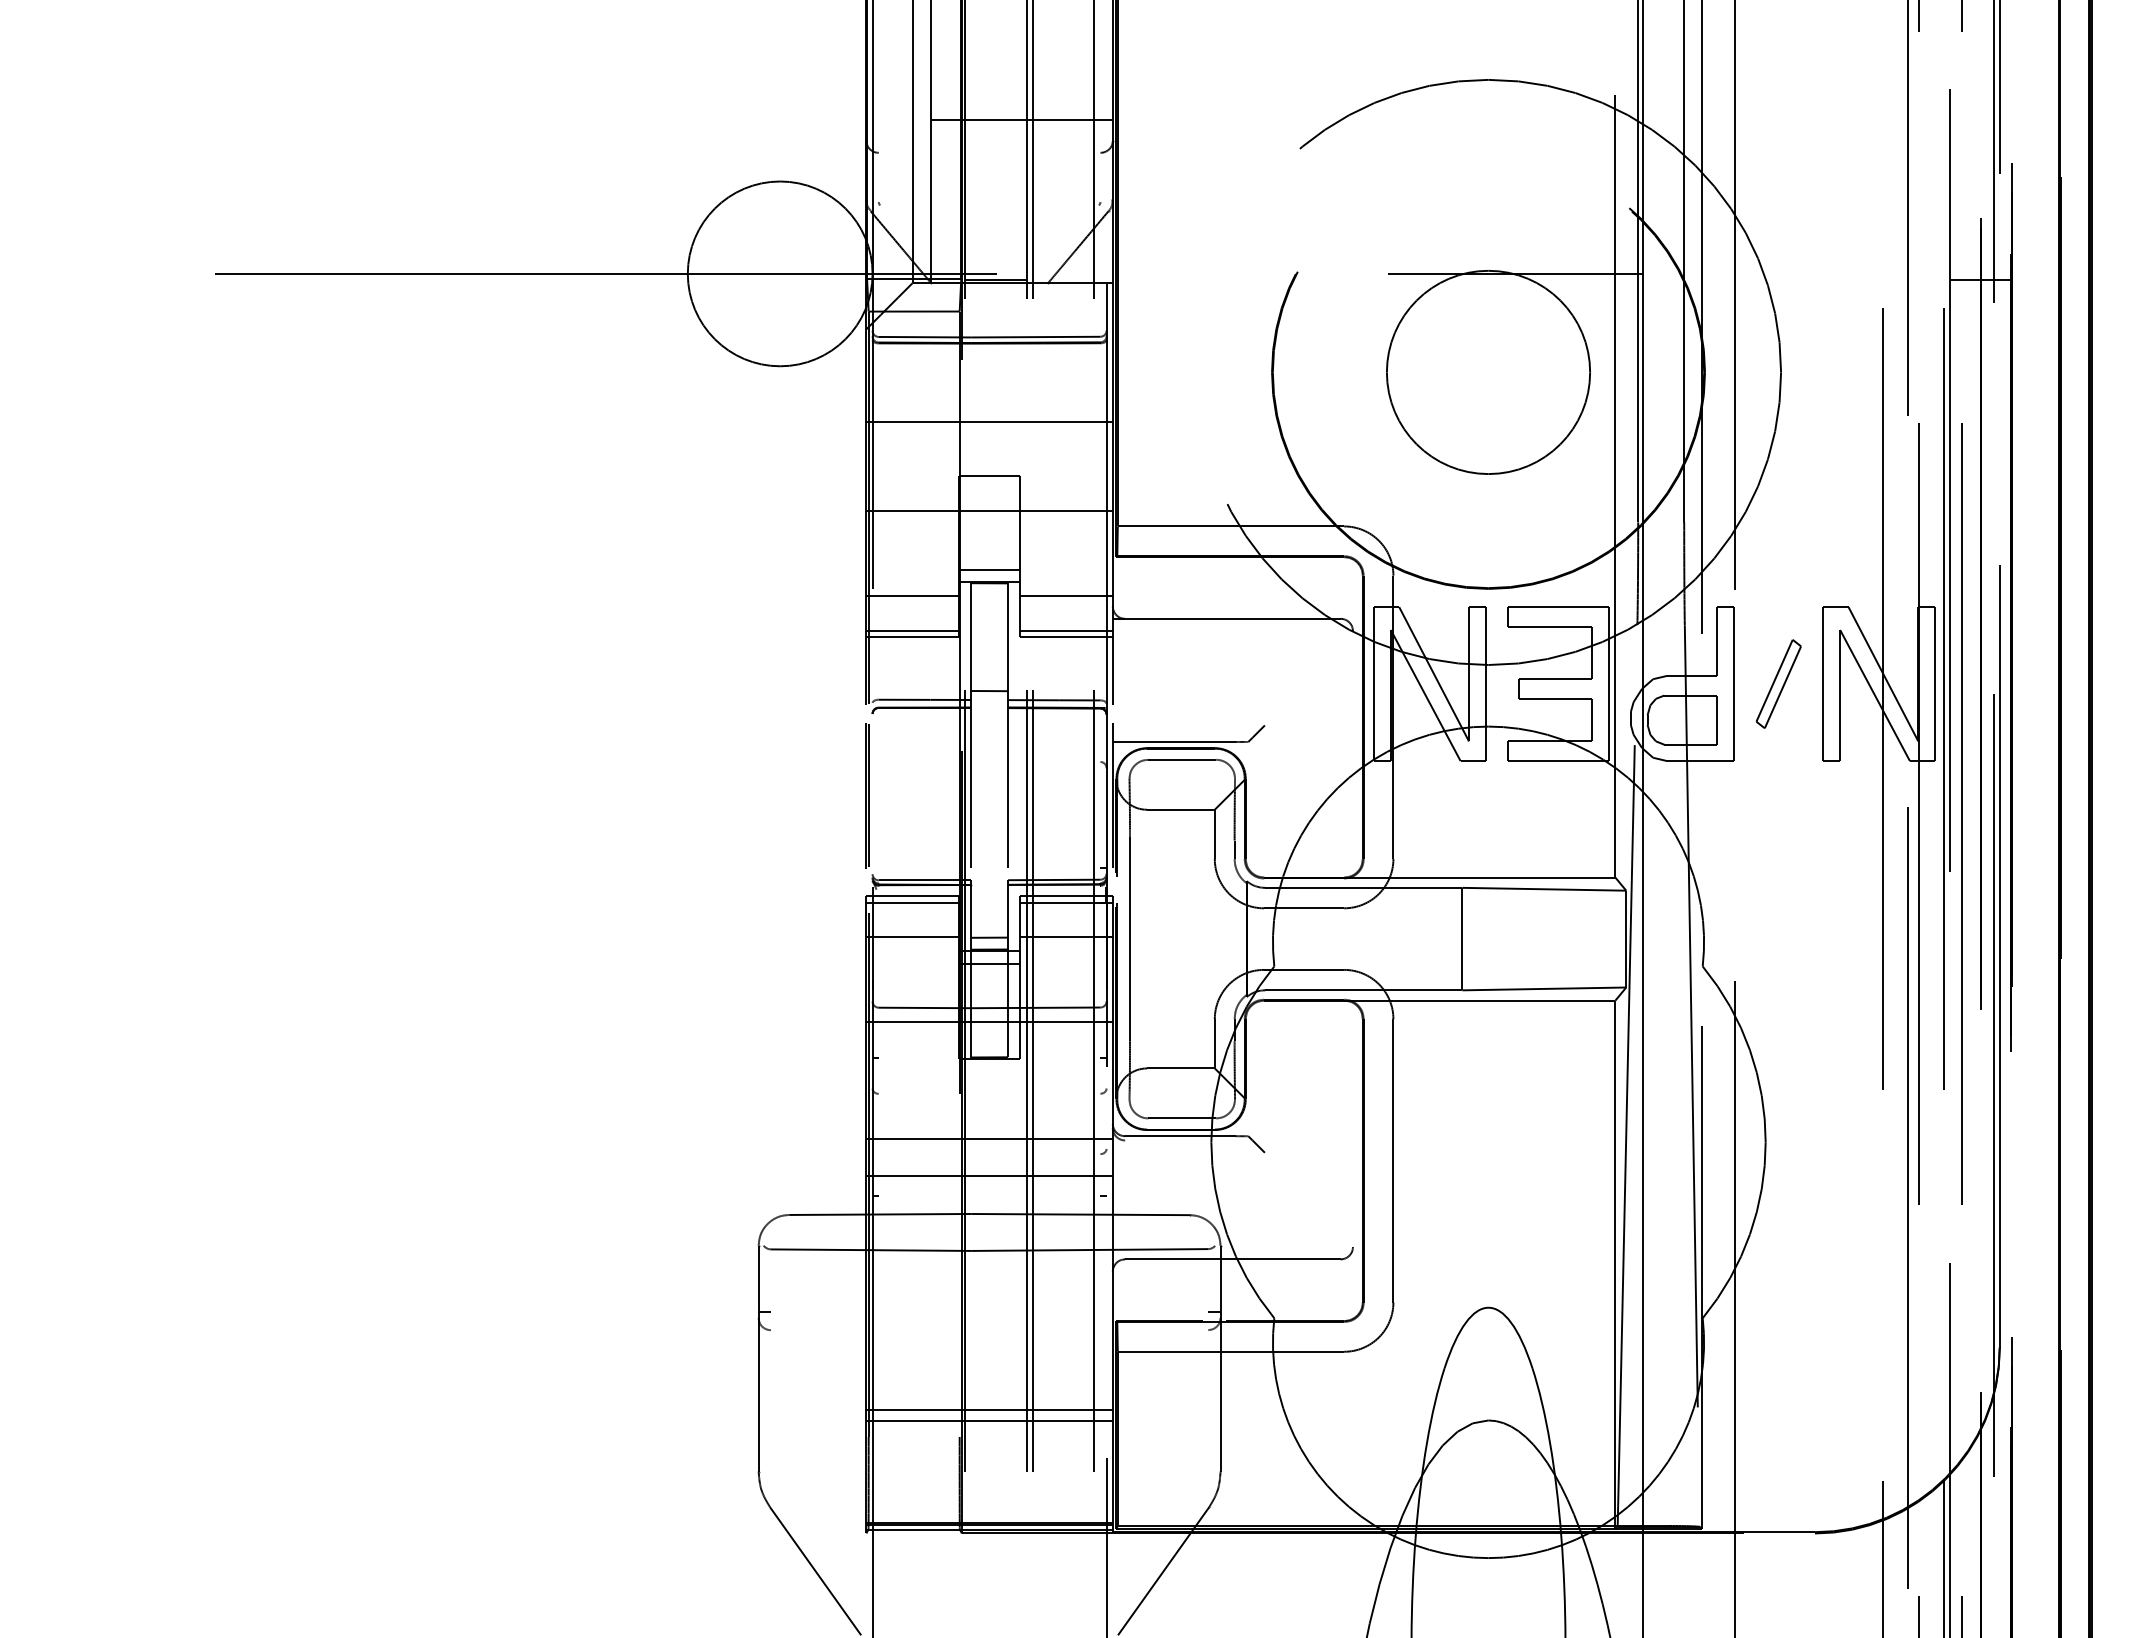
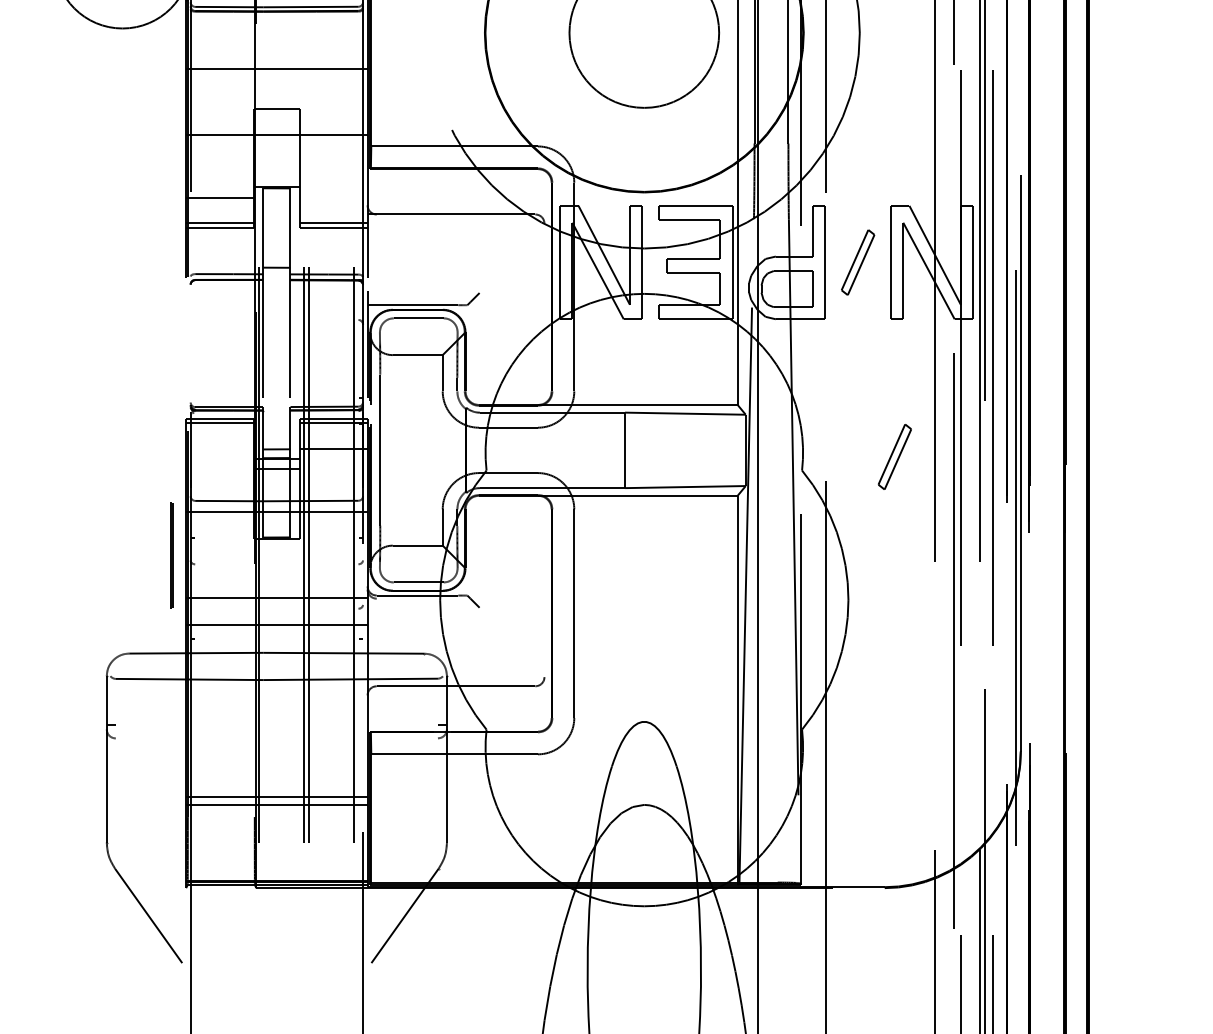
line: (989, 569) -> (276, 178), removed
line: (1066, 596) -> (333, 198), removed
line: (866, 795) -> (171, 555), moved
line: (912, 936) -> (220, 448), removed
part: (1828, 947) -> (894, 456), added

